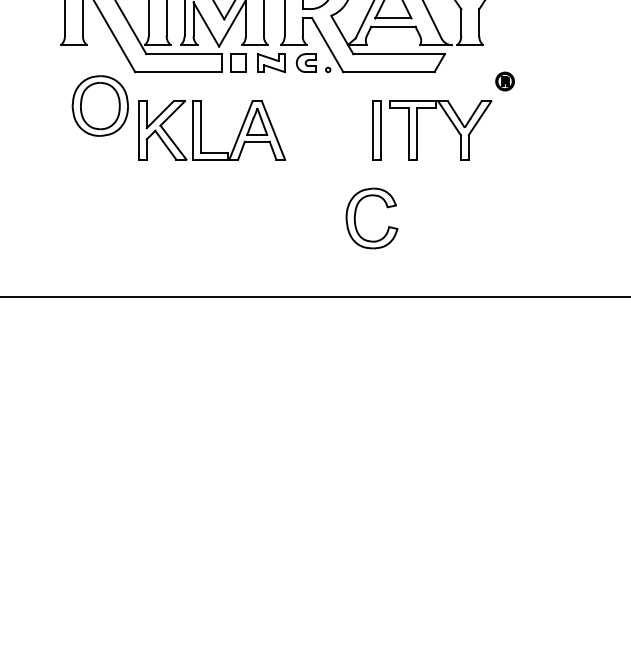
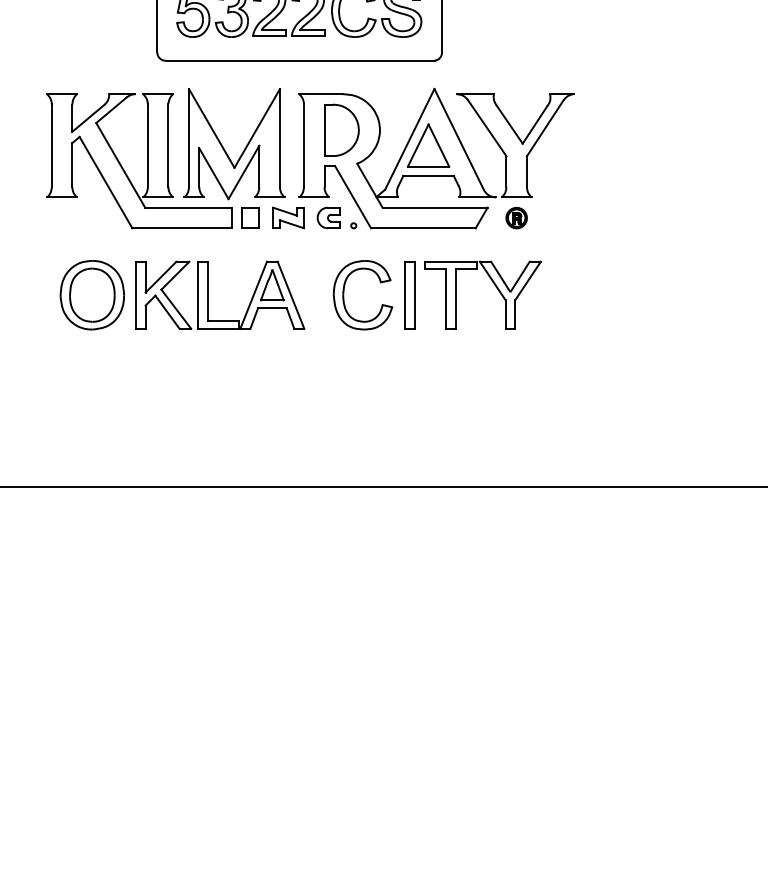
part: (504, 81) -> (516, 218), moved
part: (99, 106) -> (91, 295), moved
part: (355, 218) -> (344, 295), moved

